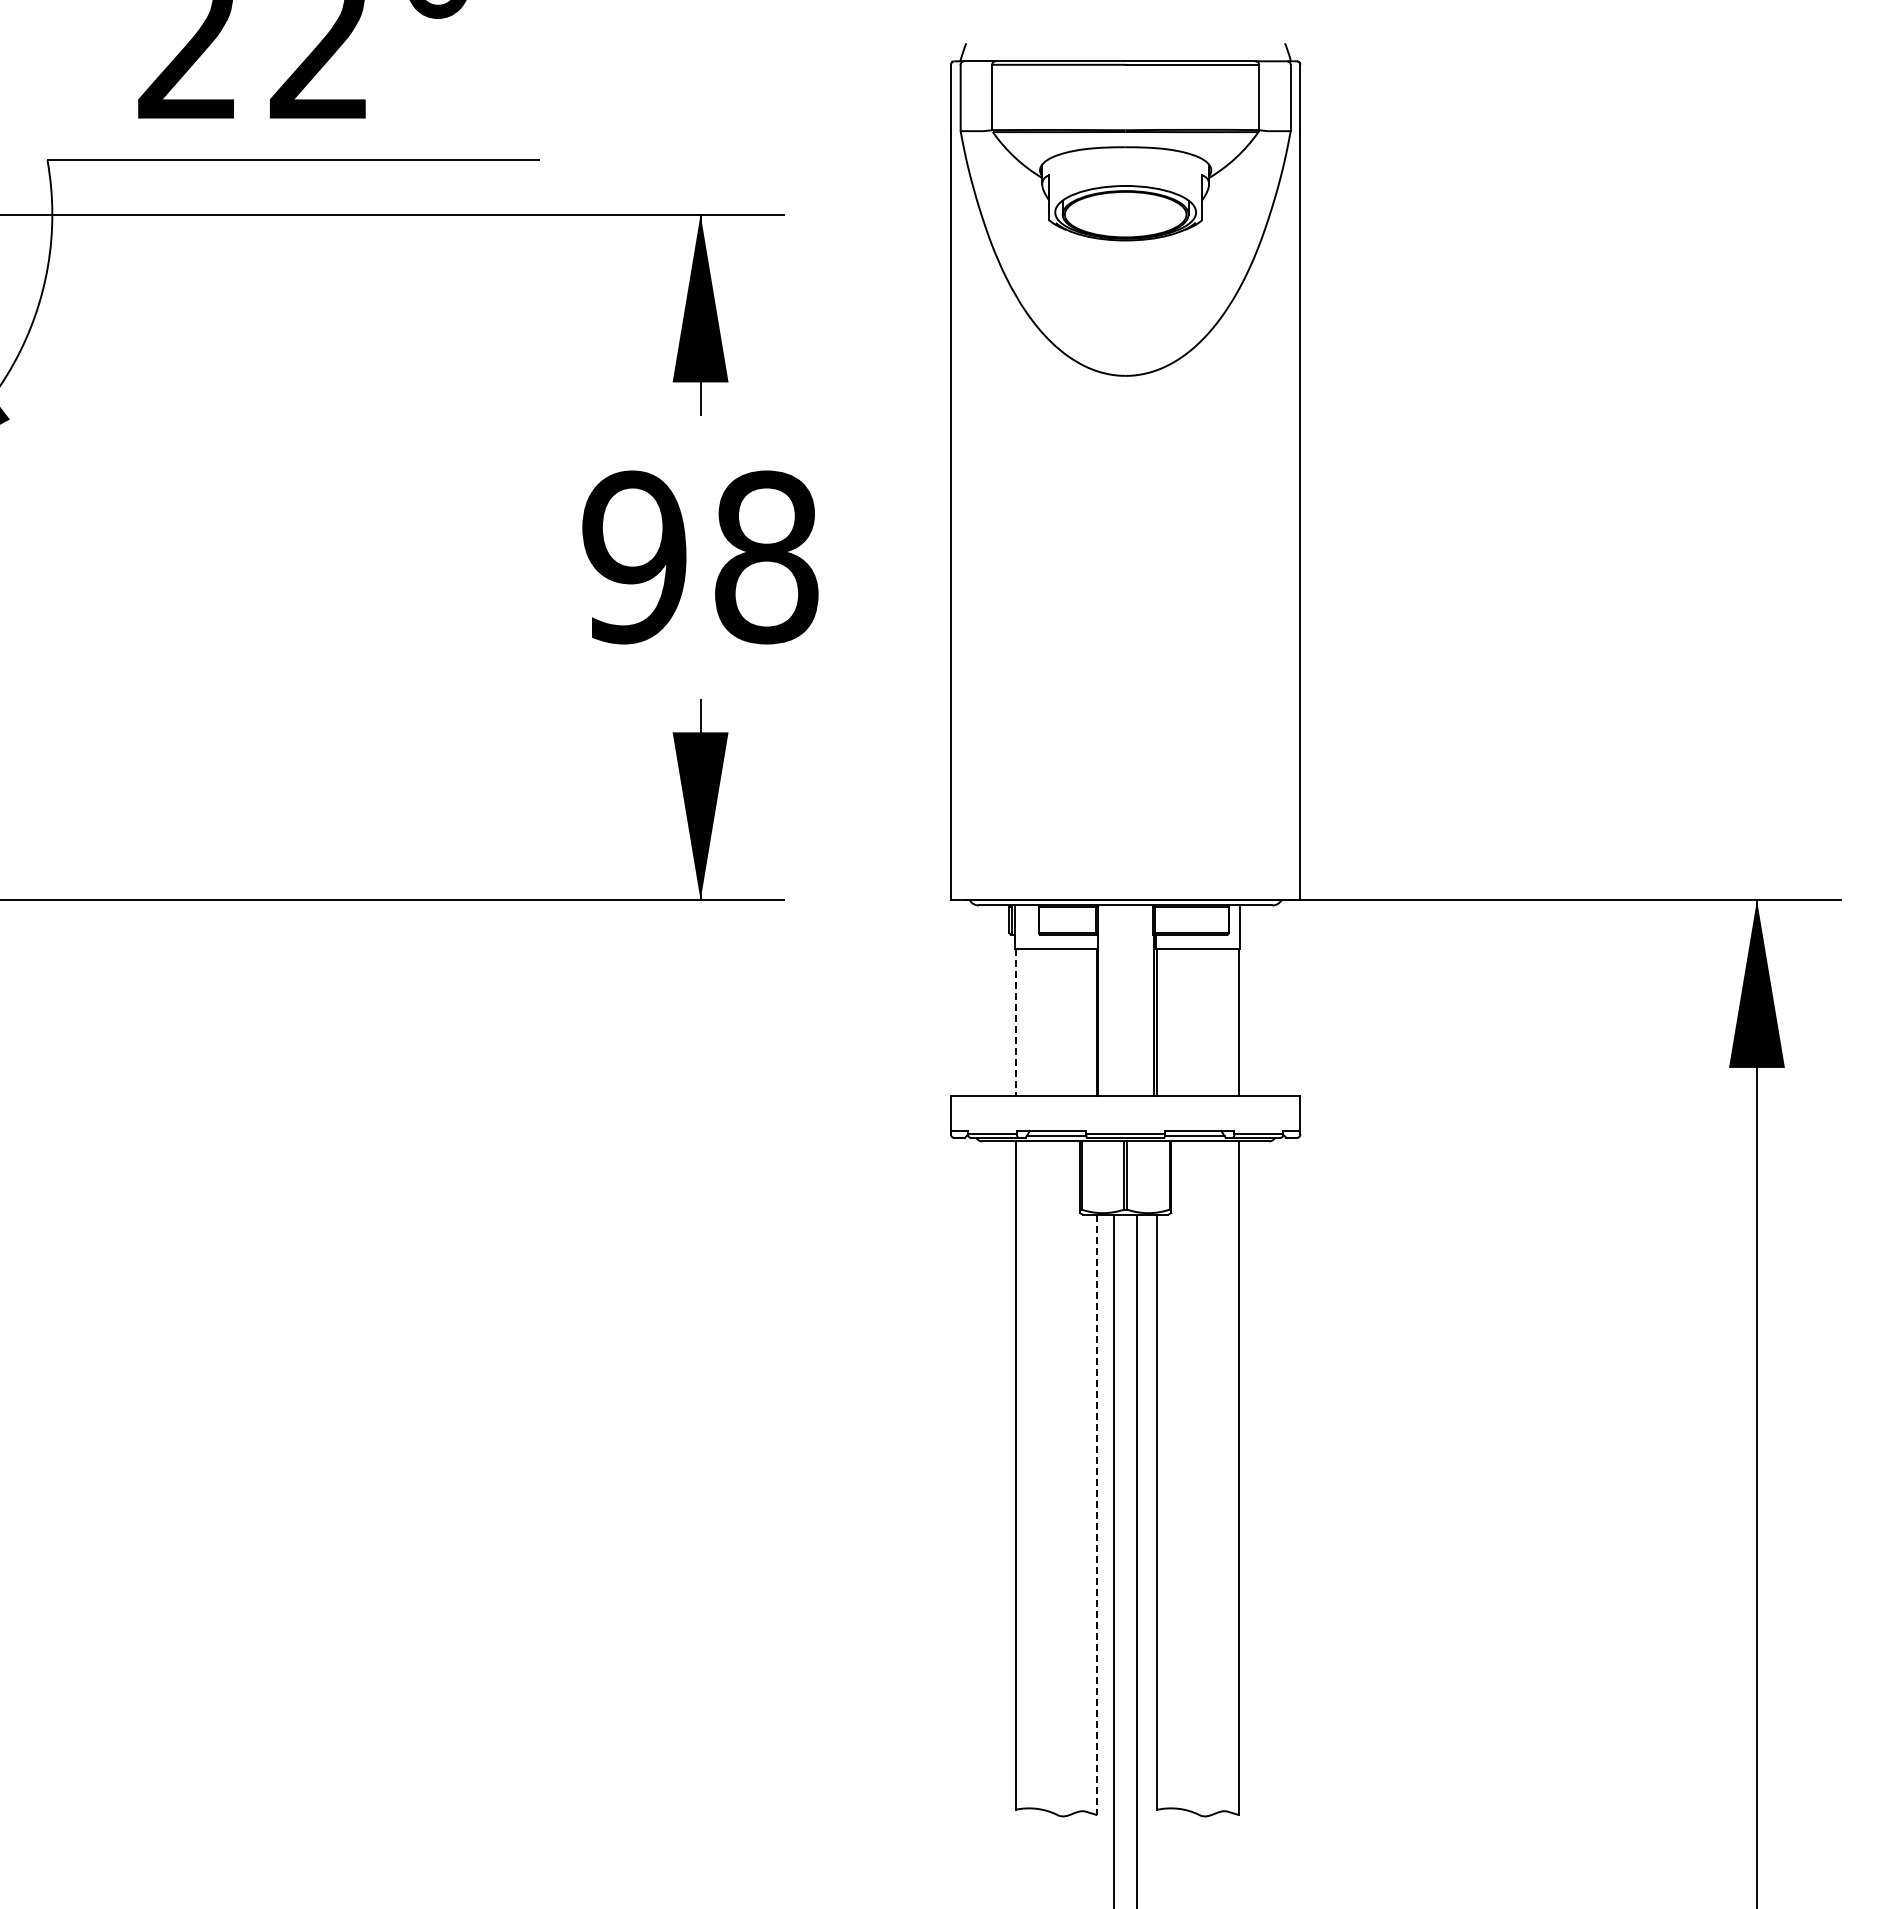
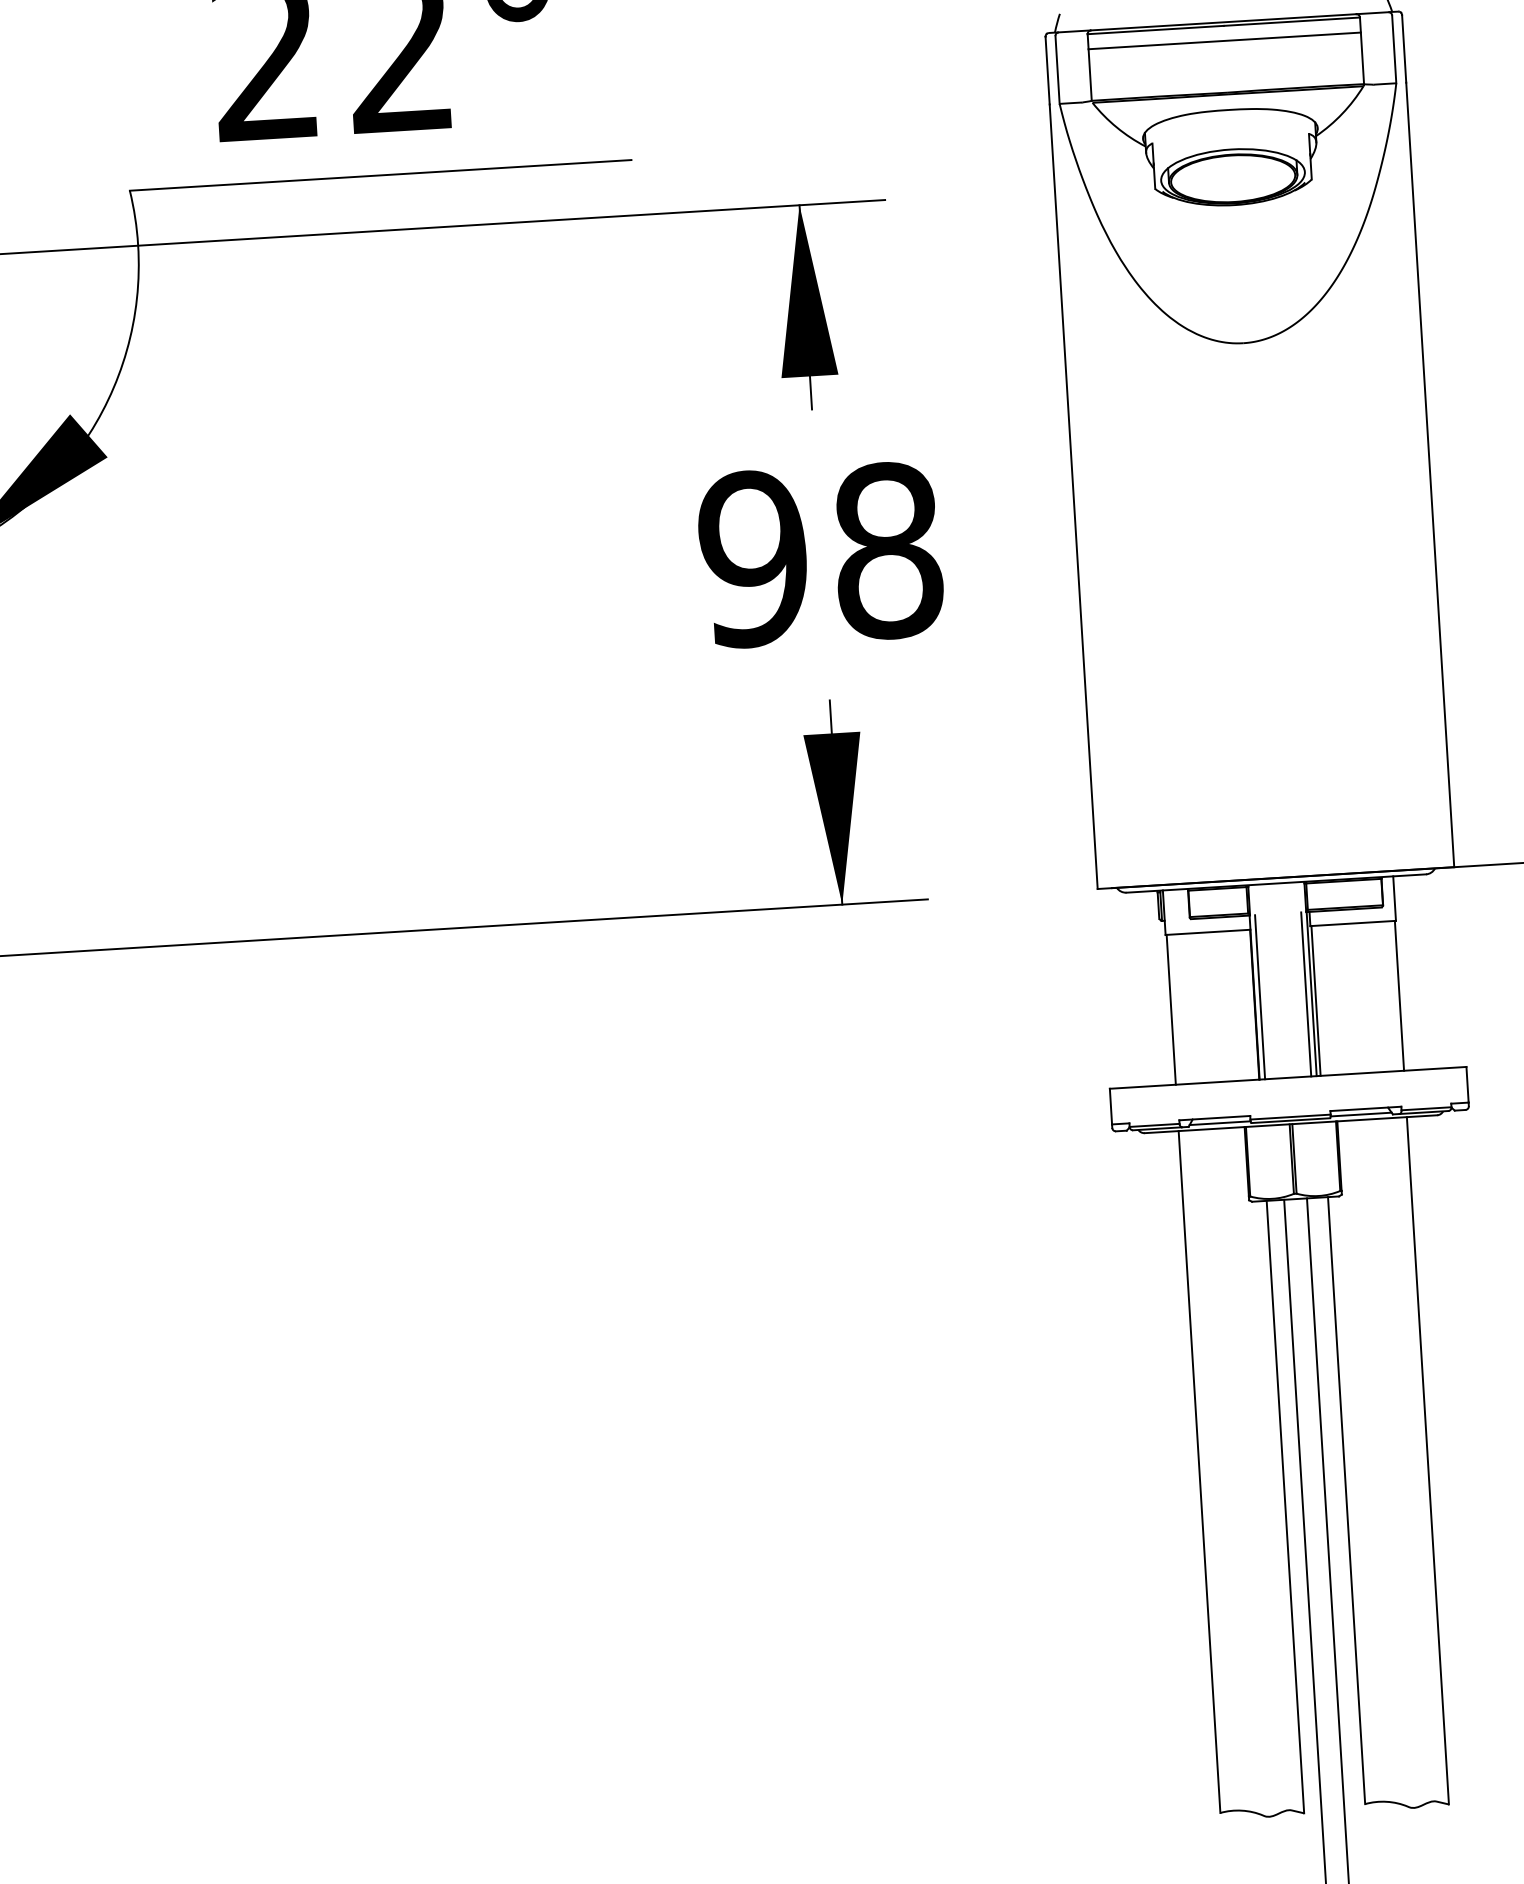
line: (1125, 79) -> (1224, 40), added
line: (1103, 1015) -> (1260, 997), added
line: (1148, 1015) -> (1306, 994), added
line: (1015, 1023) -> (1171, 1010), dashed -> solid
line: (1097, 1515) -> (1285, 1507), dashed -> solid

